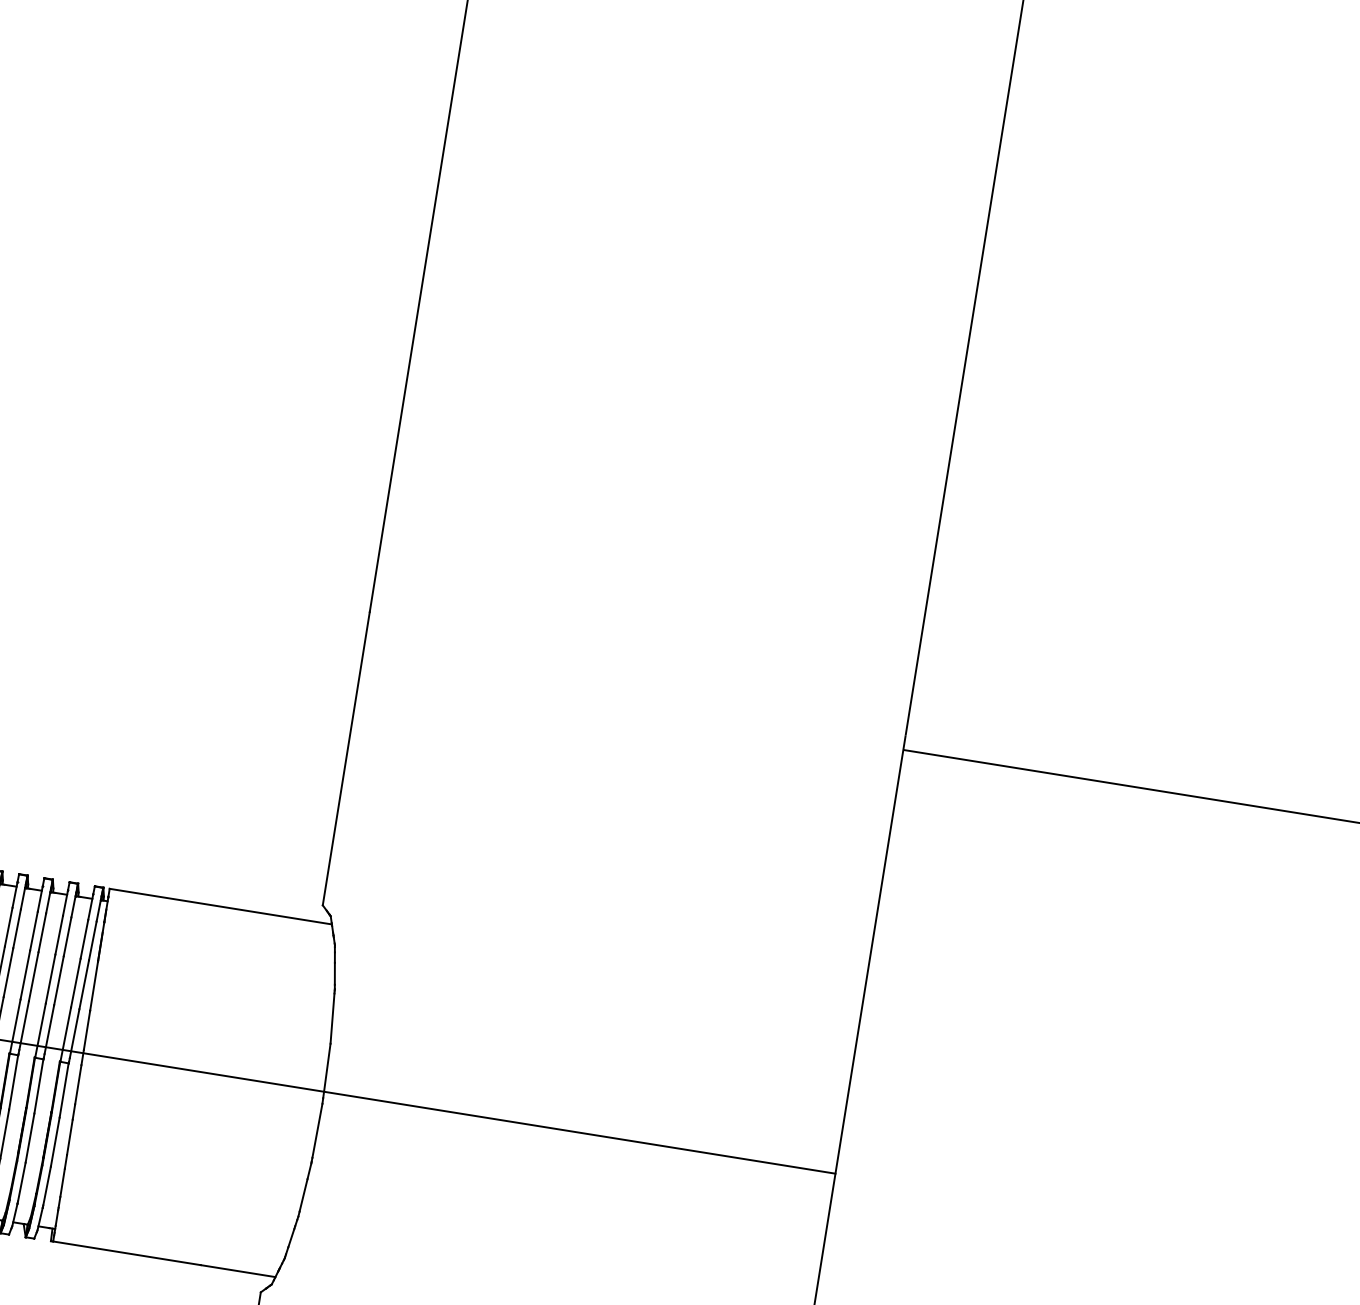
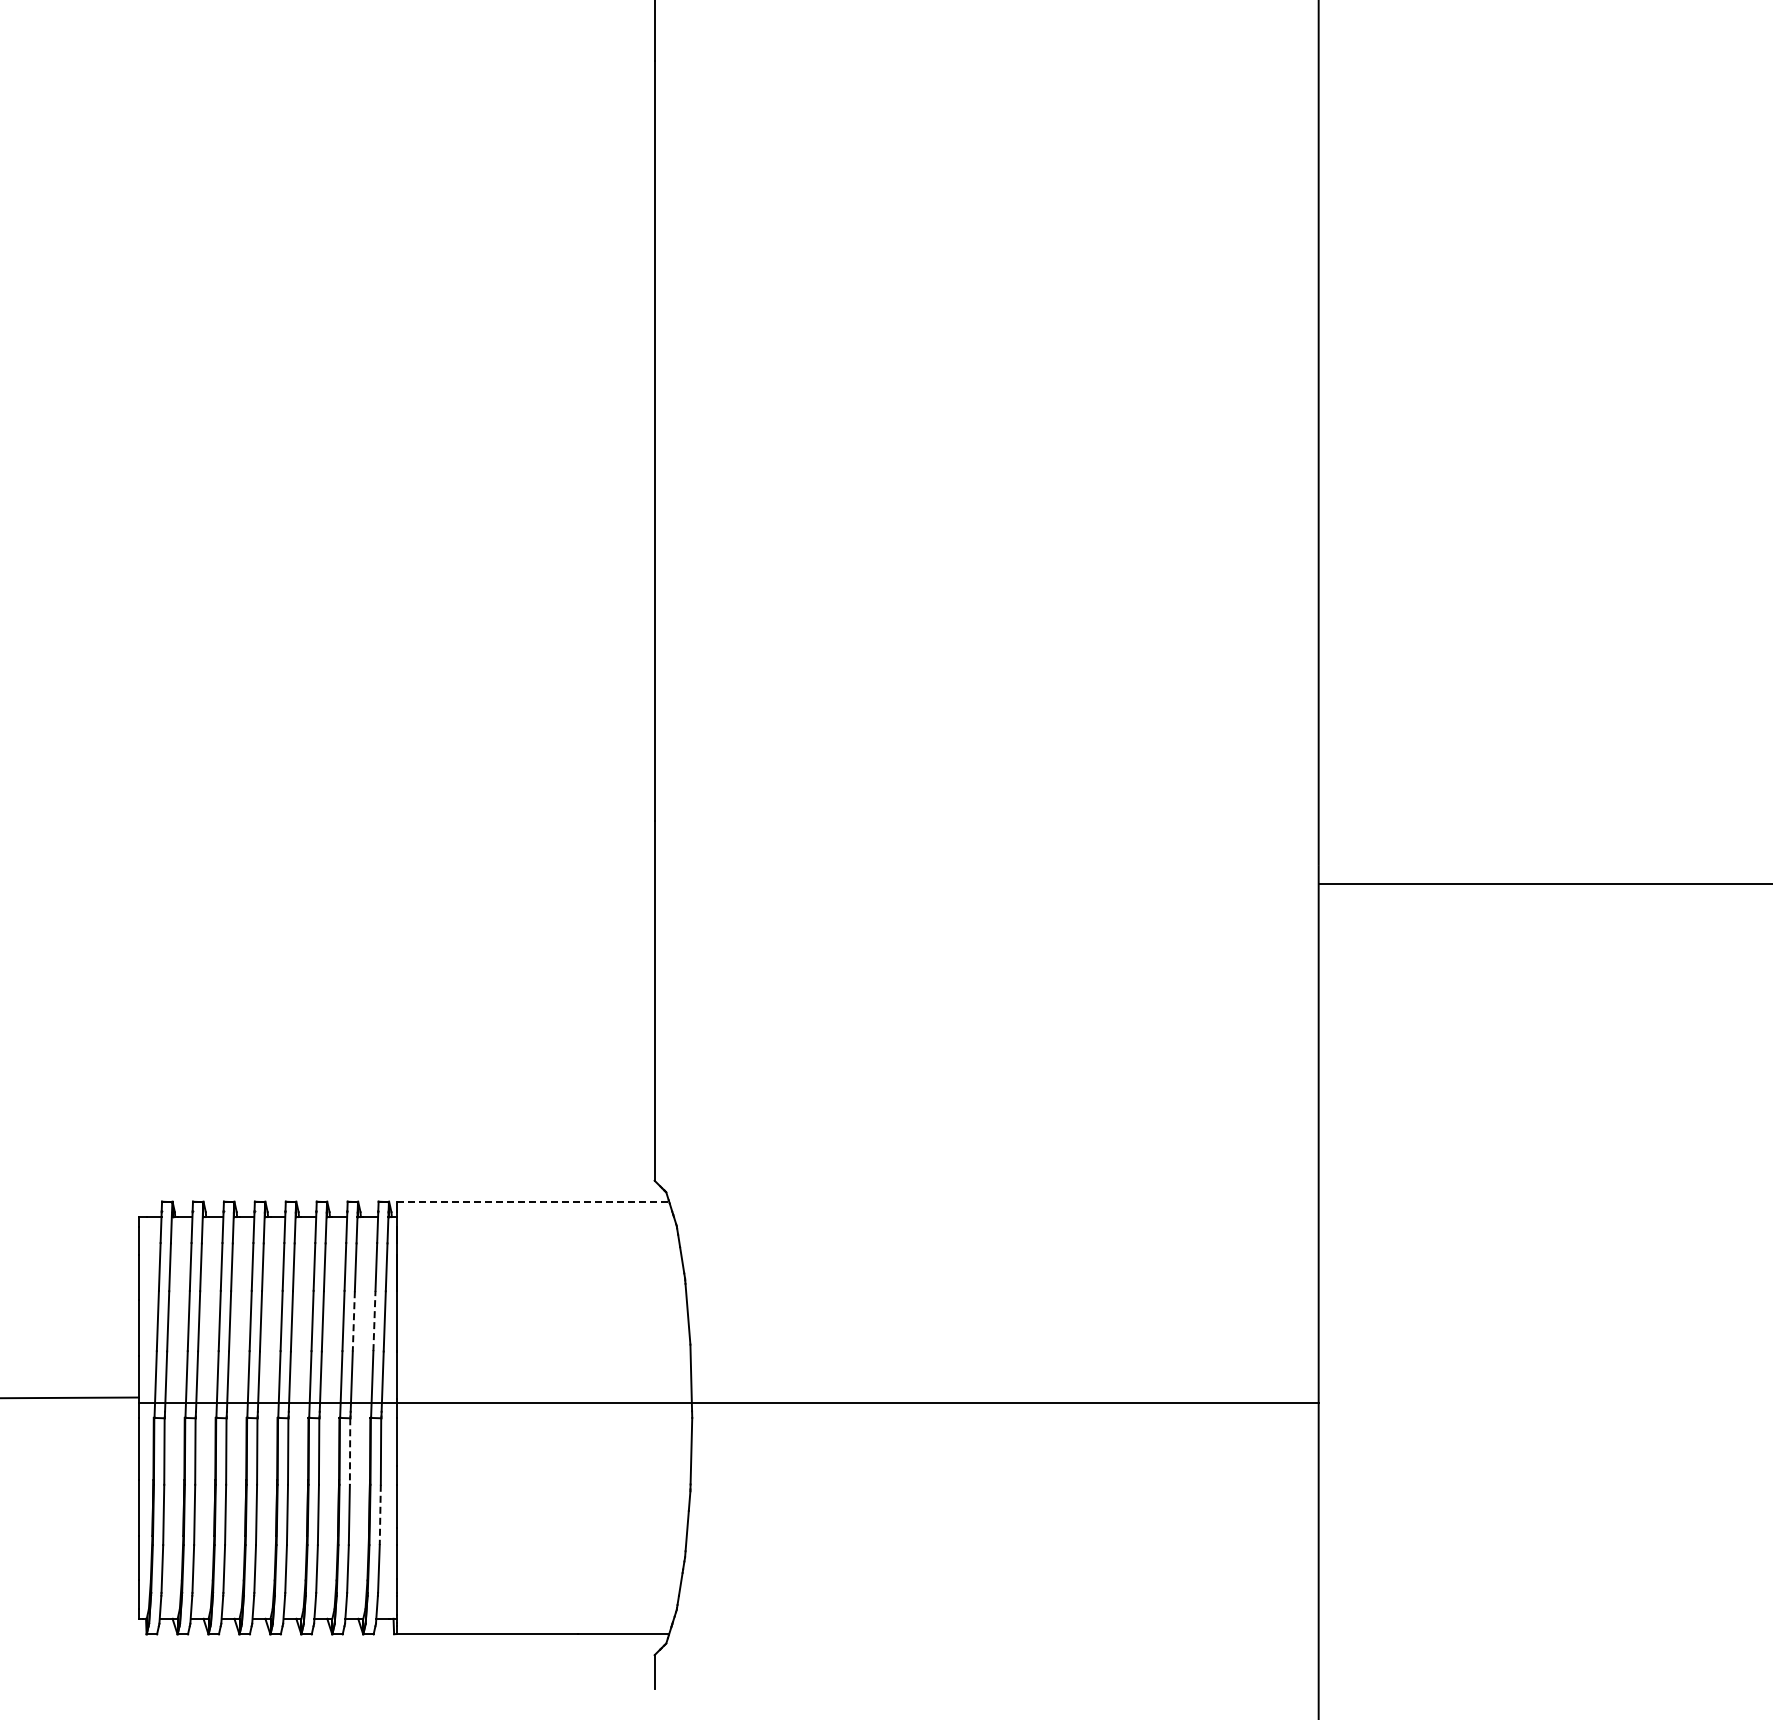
line: (221, 906) -> (533, 1201), solid -> dashed
line: (58, 980) -> (353, 1321), solid -> dashed
line: (75, 982) -> (374, 1320), solid -> dashed
line: (39, 1087) -> (350, 1452), solid -> dashed
line: (55, 1142) -> (380, 1515), solid -> dashed

